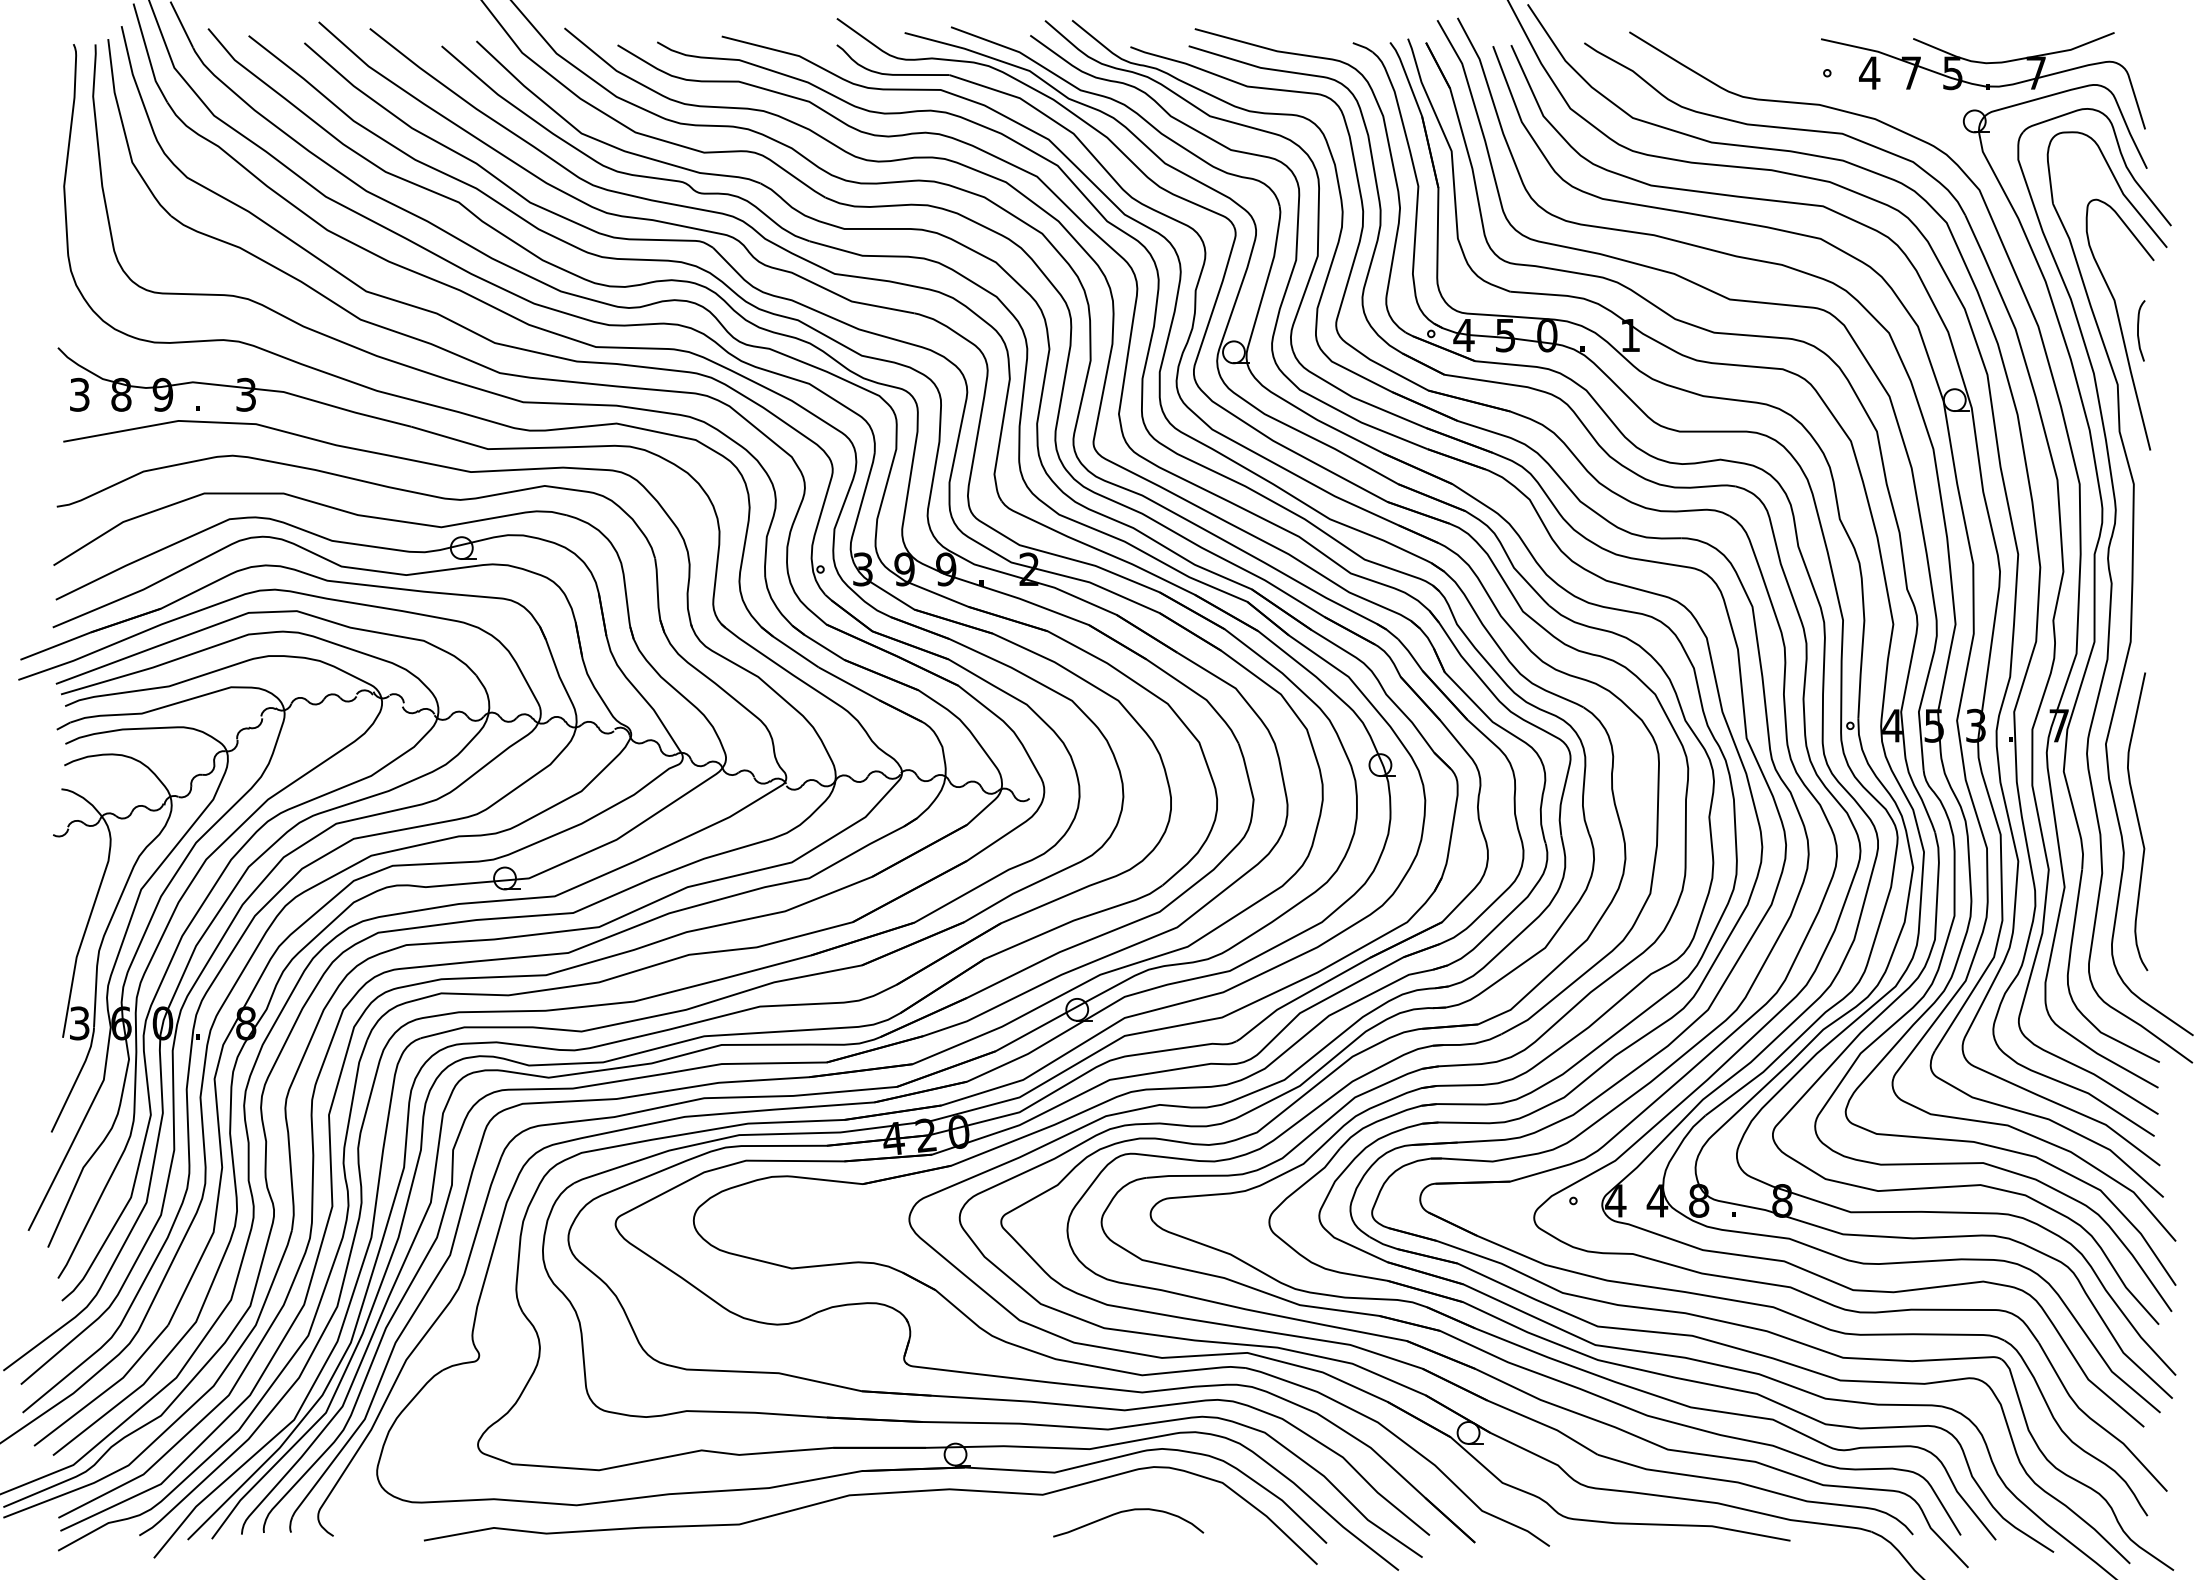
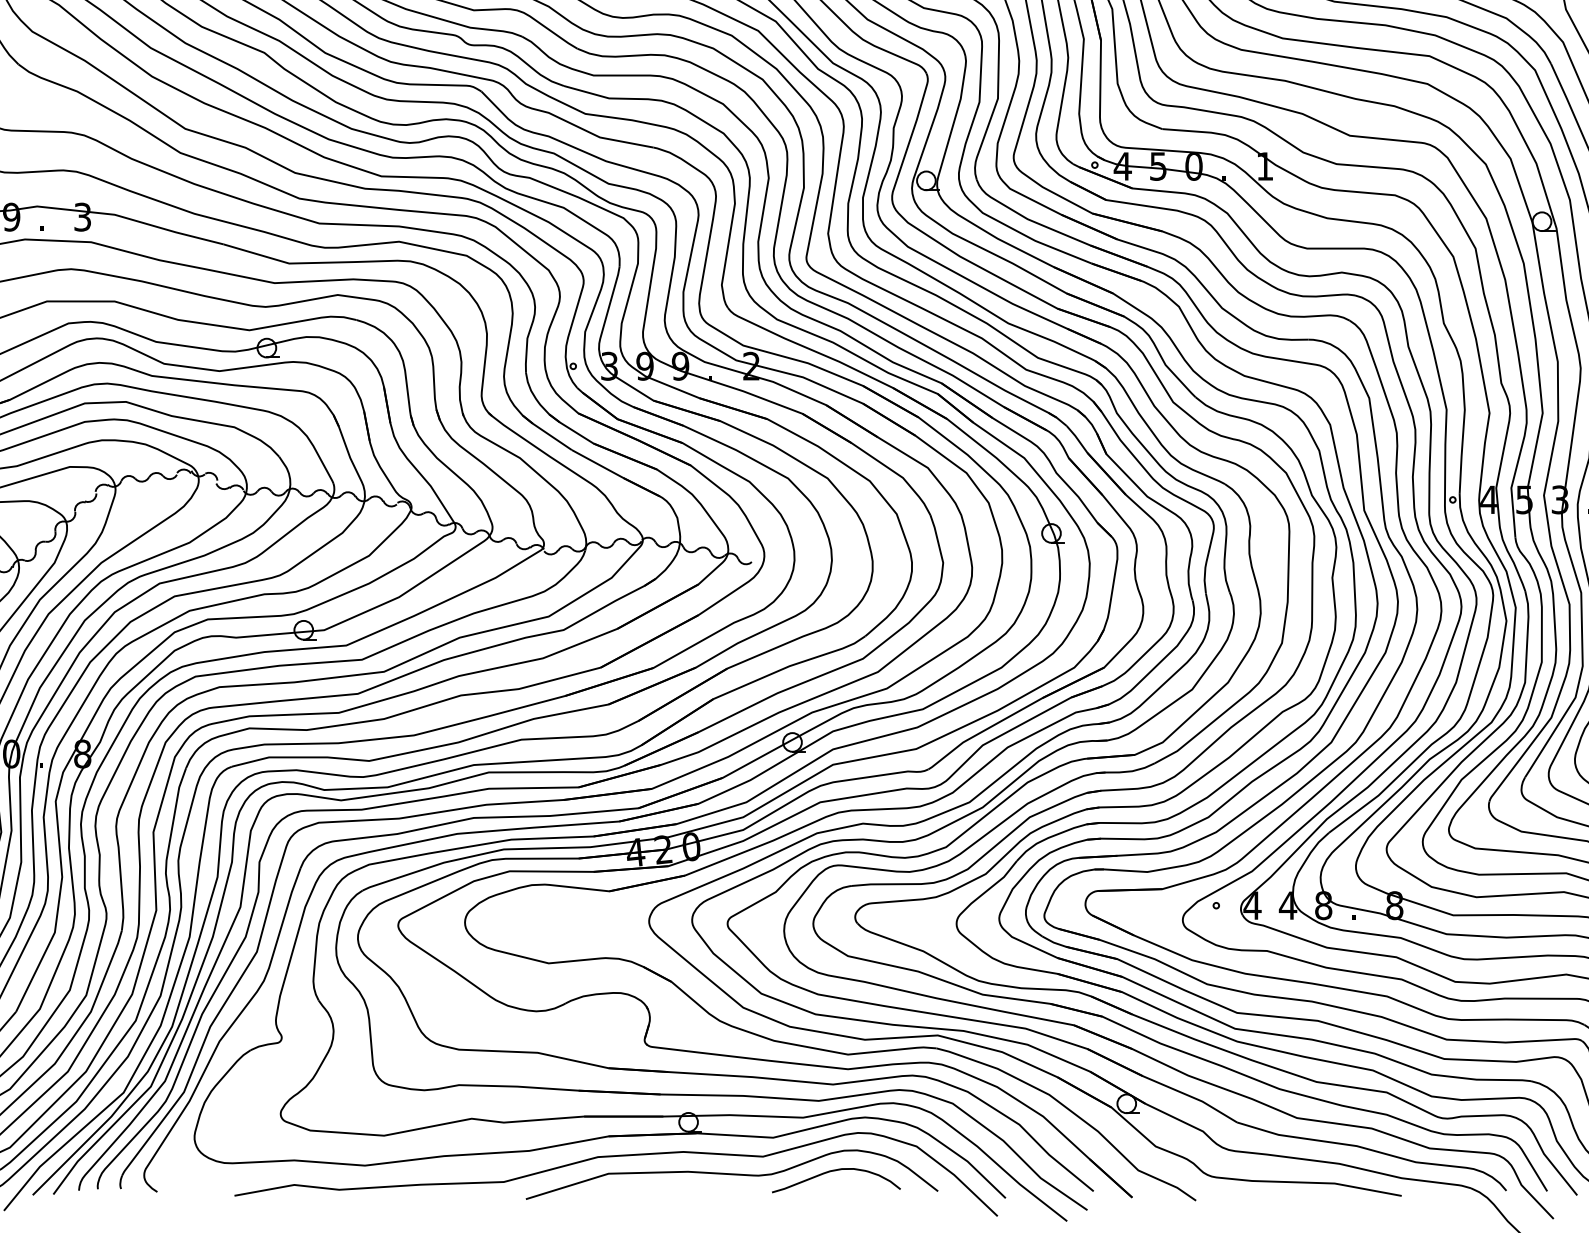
curve: (1006, 1515) -> (732, 1174), added

